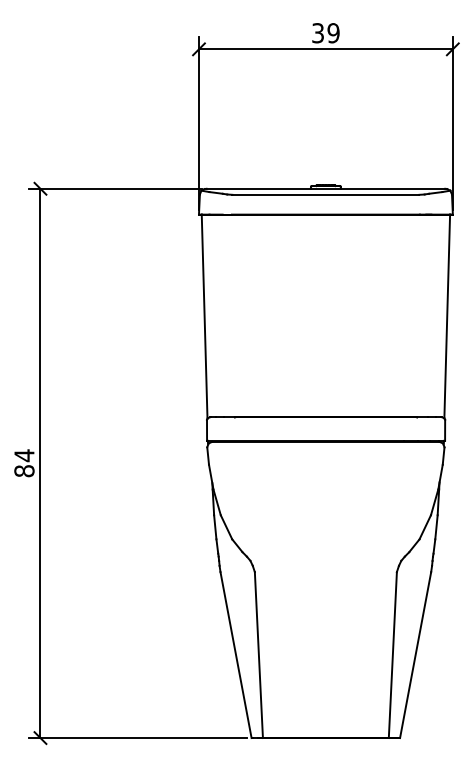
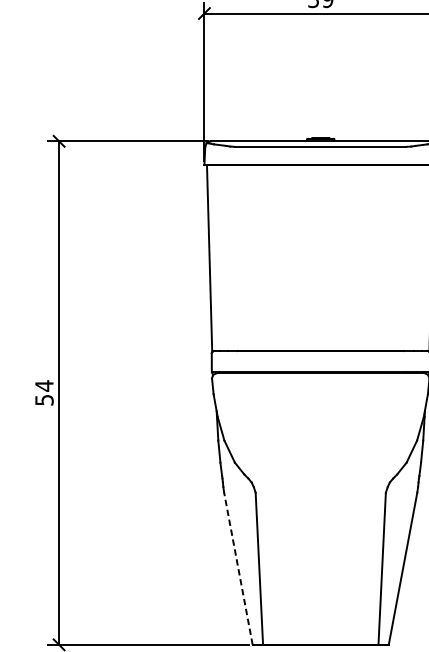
text: (24, 471) -> (44, 400), 84 -> 54
line: (235, 654) -> (237, 568), solid -> dashed

